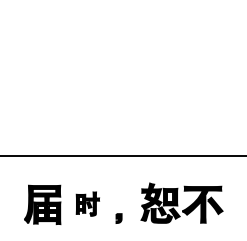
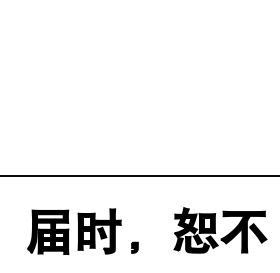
part: (182, 203) -> (220, 230), moved
part: (87, 204) -> (99, 231), size x1.67

